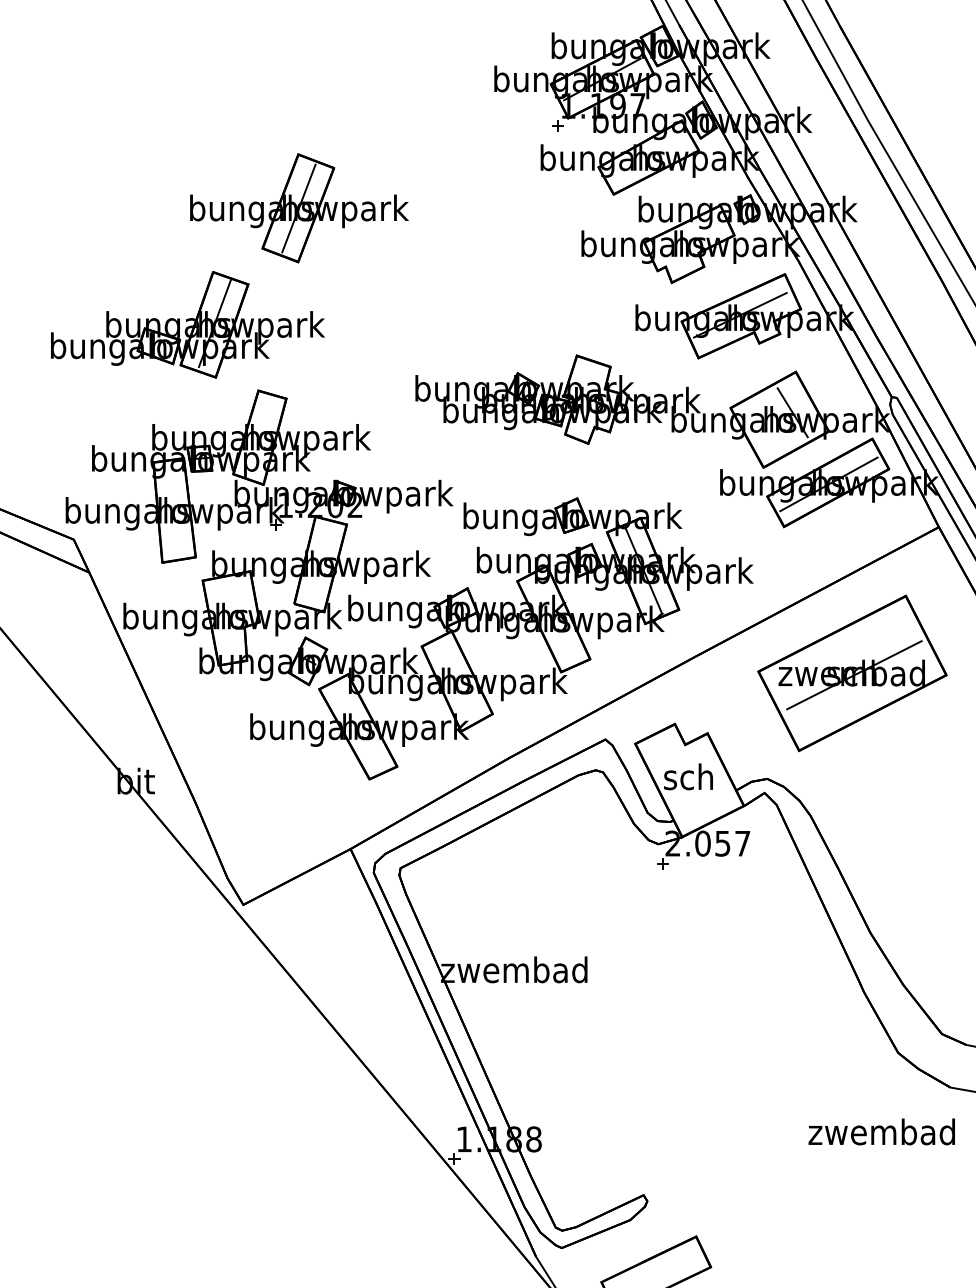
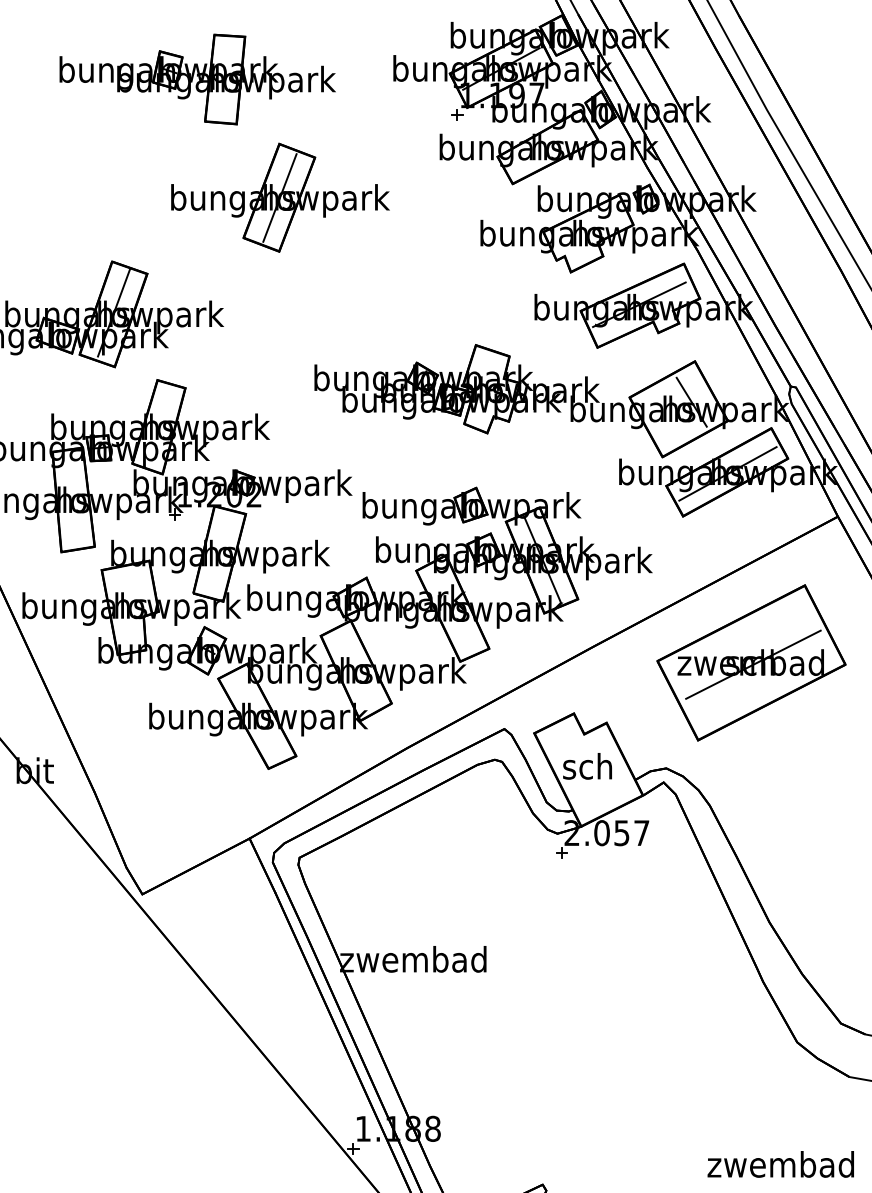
part: (298, 89) -> (197, 78), added
part: (299, 208) -> (280, 197), moved
text: (881, 1131) -> (780, 1163), moved

